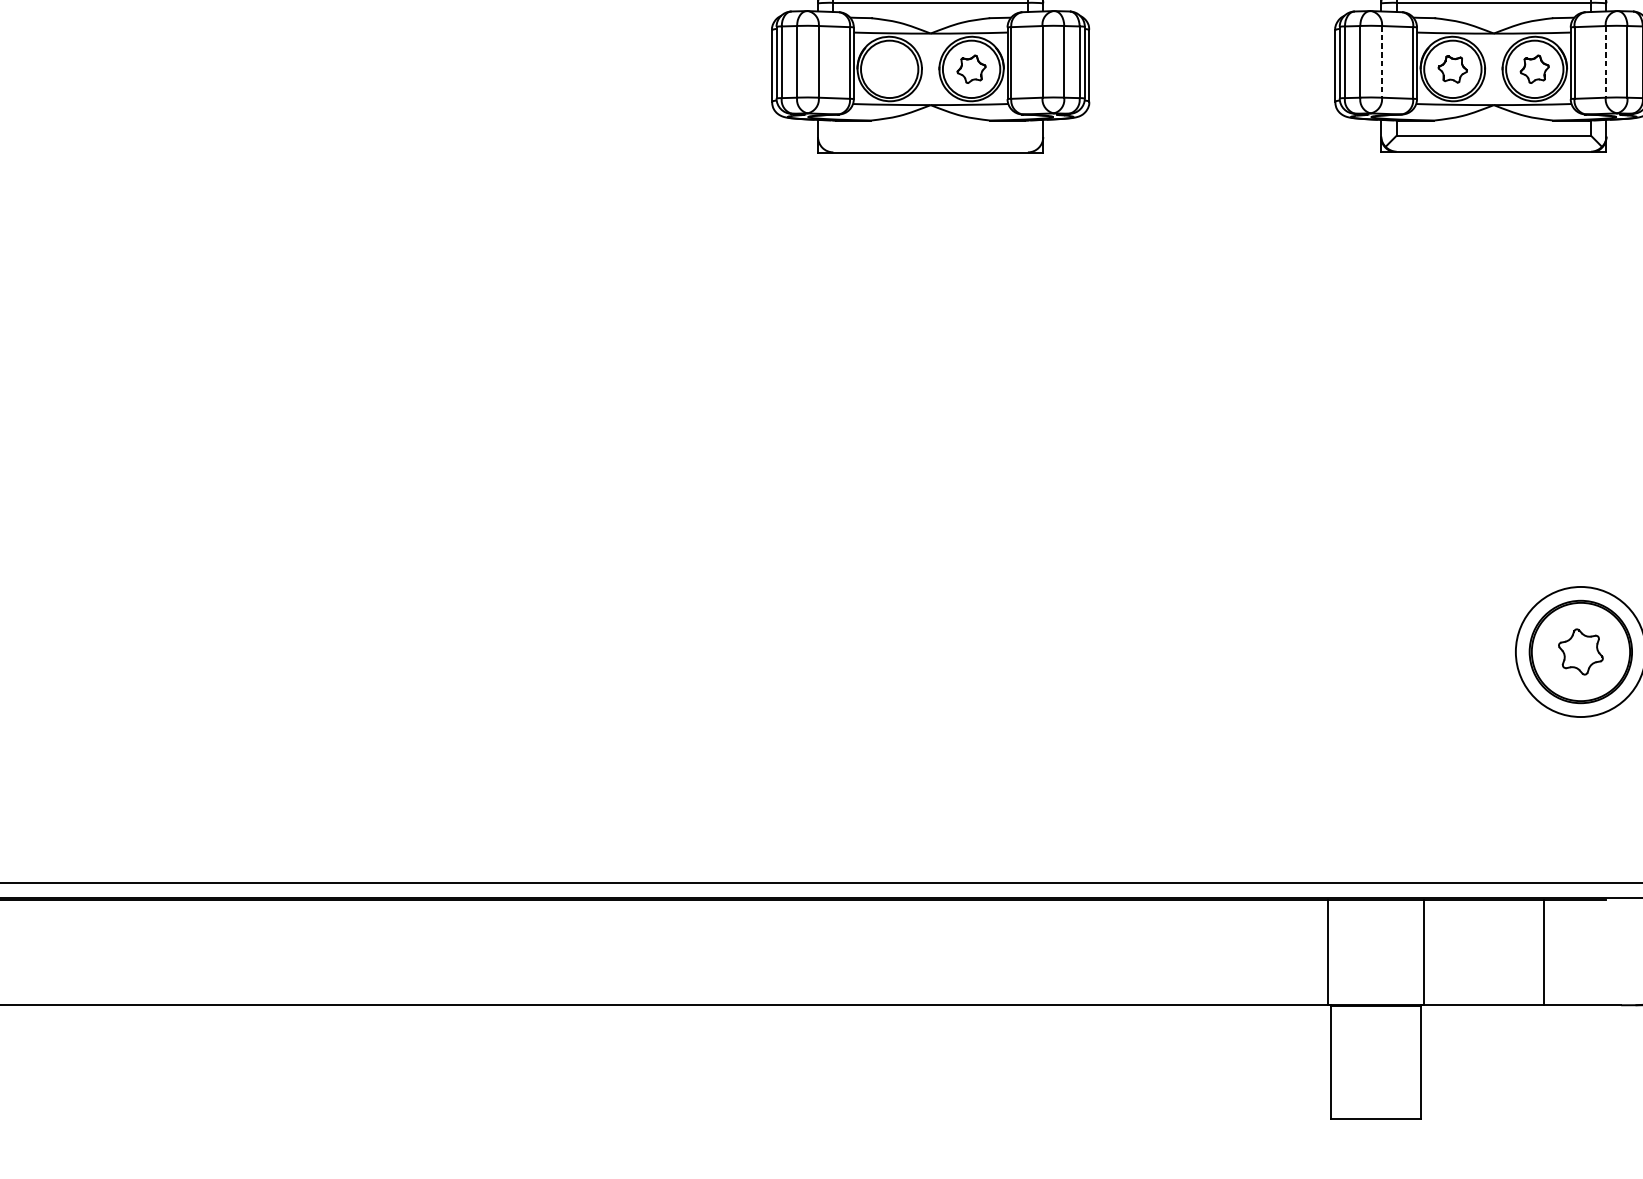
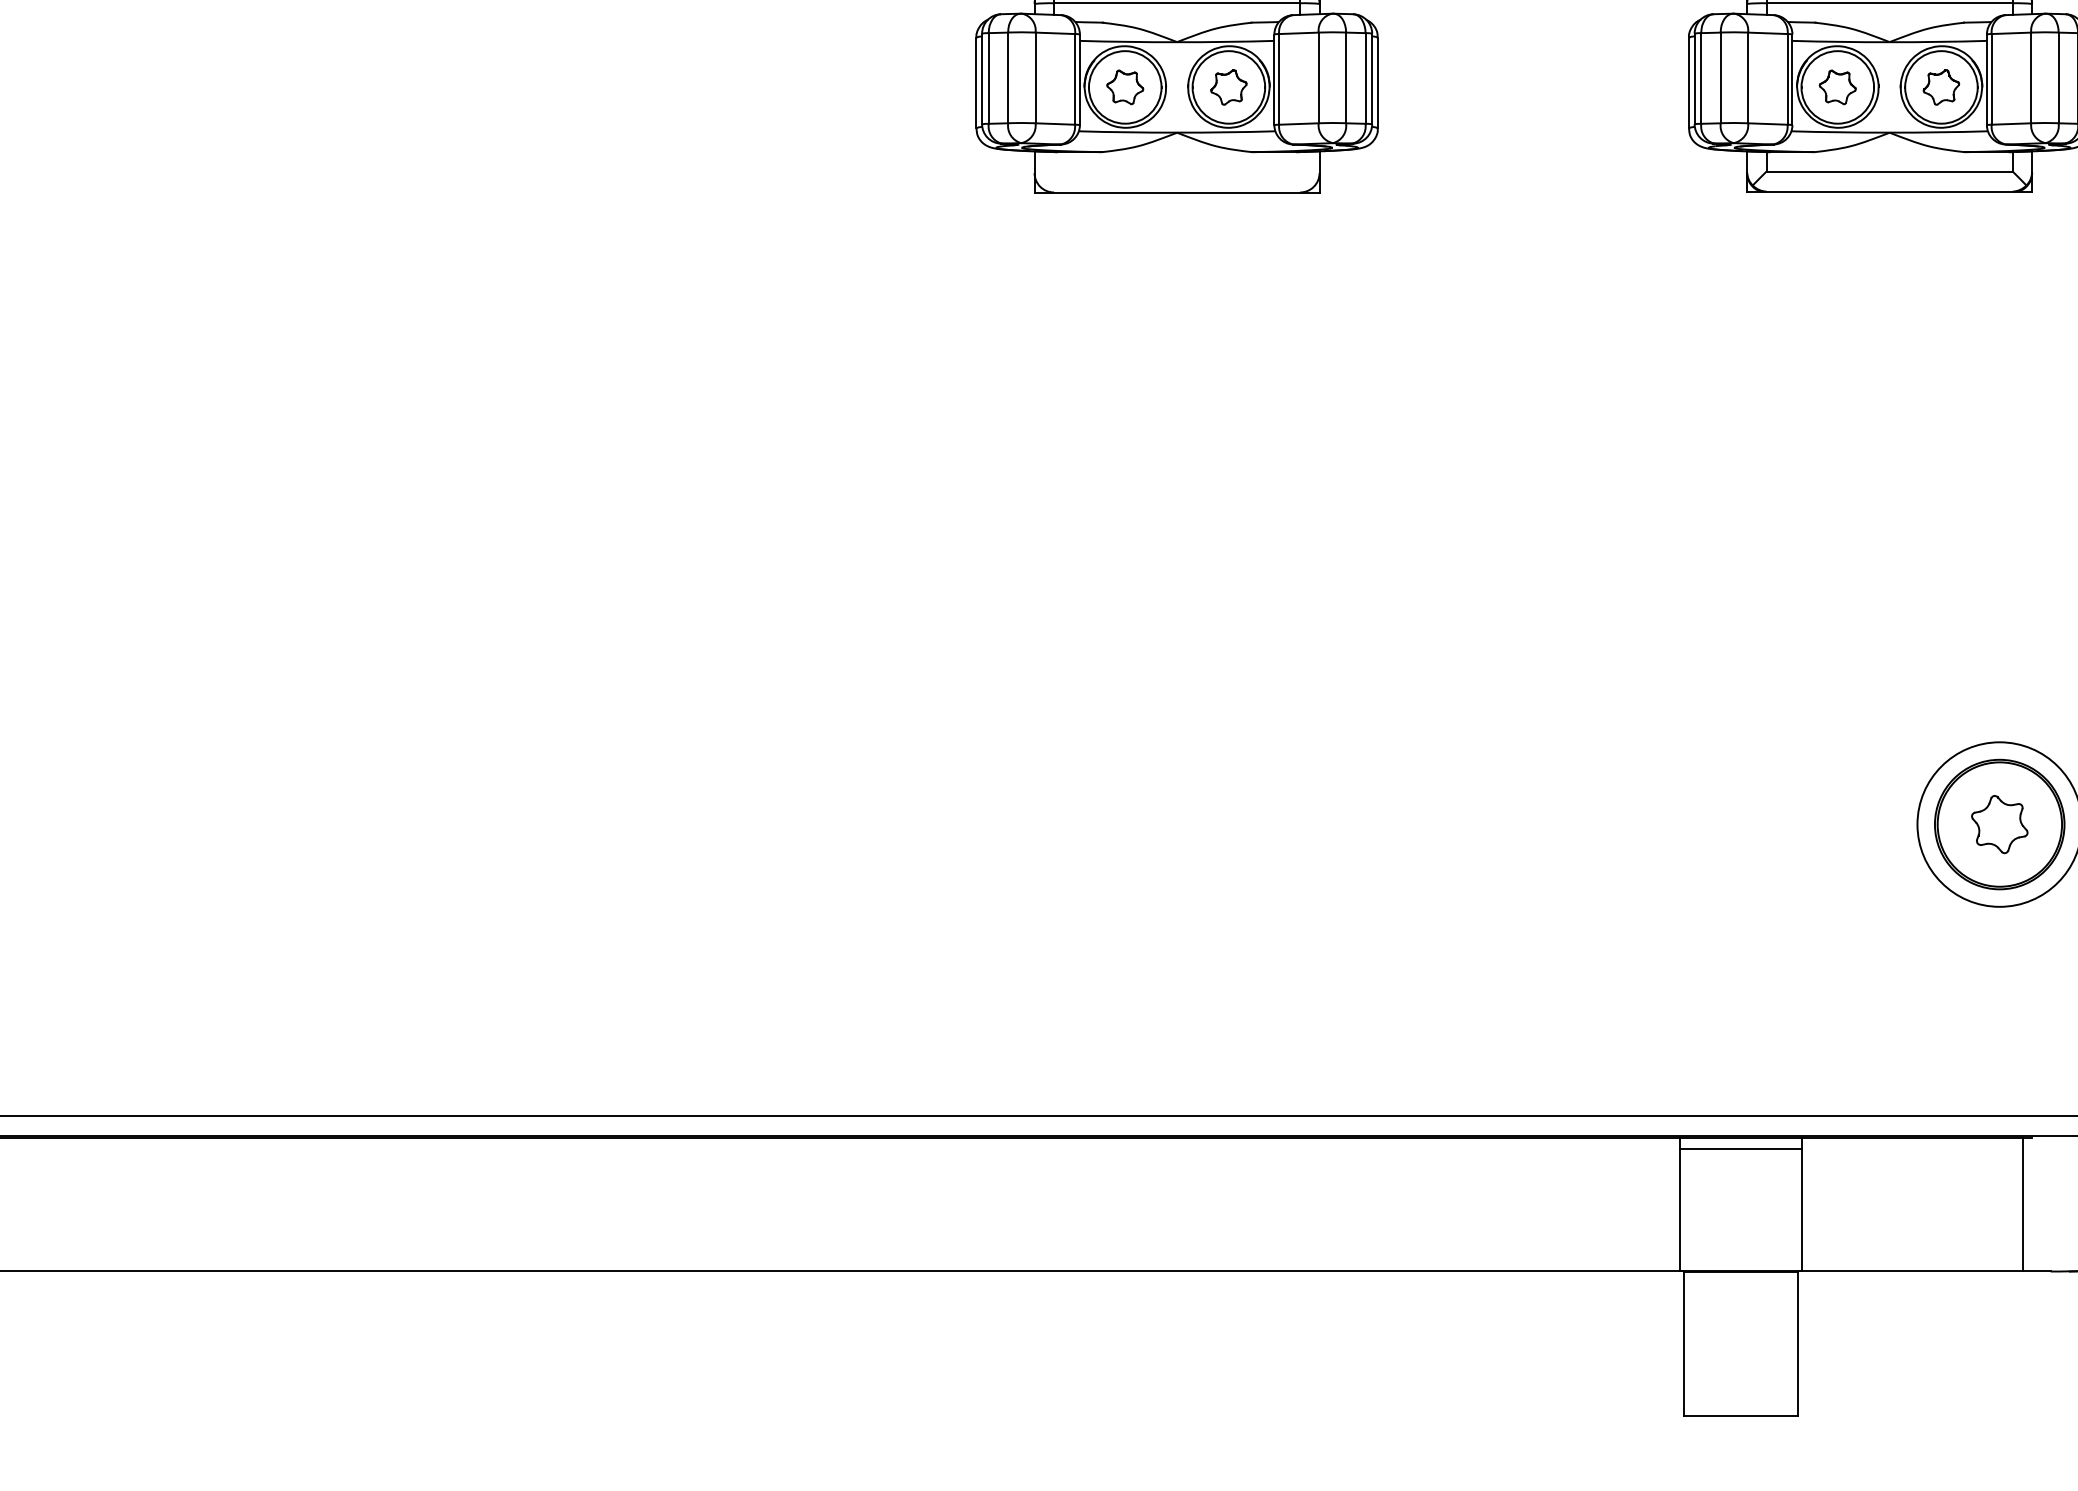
line: (1382, 62) -> (1748, 78), dashed -> solid
line: (1605, 62) -> (2031, 78), dashed -> solid
part: (889, 69) -> (1125, 87), added
line: (1375, 908) -> (1740, 1148), added
line: (1544, 952) -> (2023, 1204), moved

